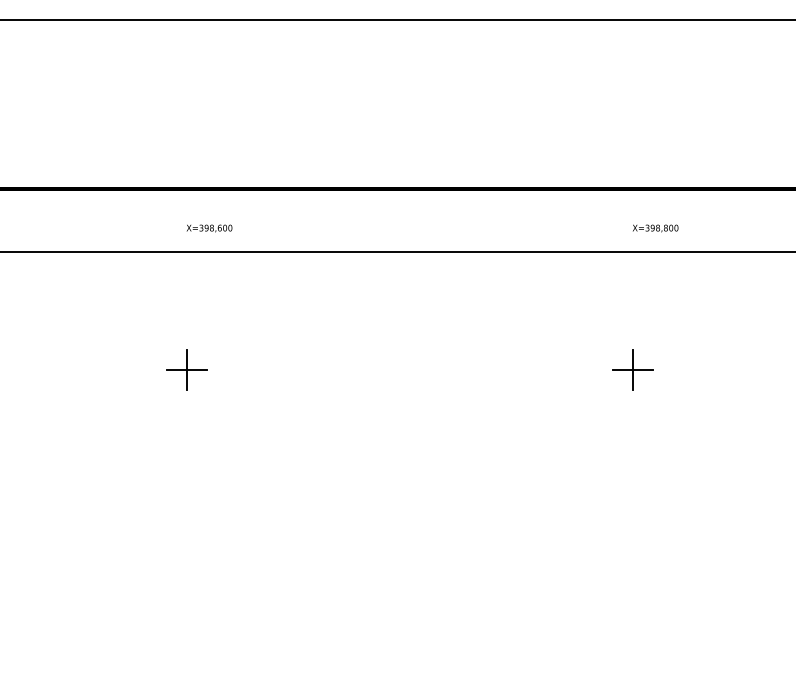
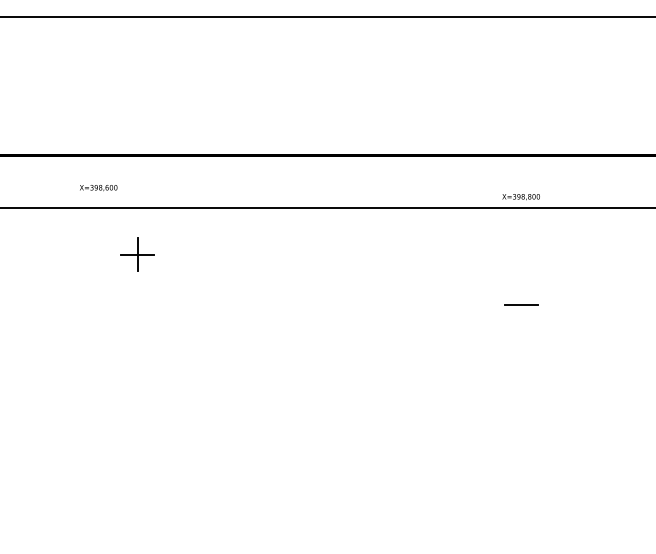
text: (209, 228) -> (98, 188), moved
text: (655, 228) -> (521, 197), moved
part: (186, 369) -> (137, 253), moved
line: (633, 370) -> (521, 305), removed

